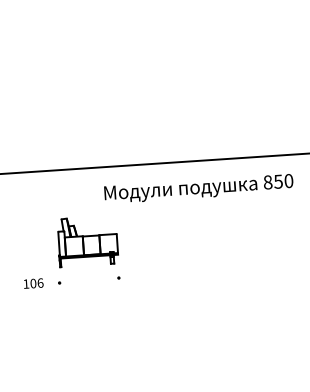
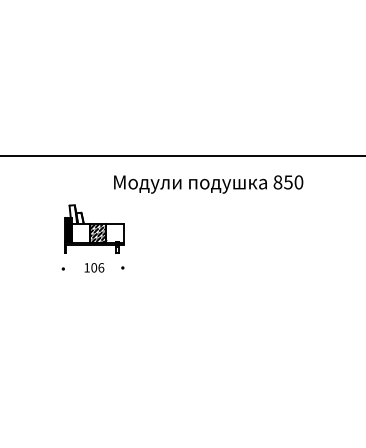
fill: (62, 243) -> (68, 229), added
hatch: (91, 245) -> (97, 233), added
text: (33, 283) -> (94, 267), moved

